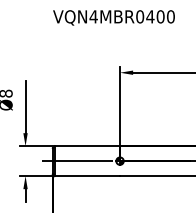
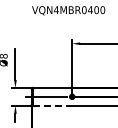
line: (87, 175) -> (52, 105), solid -> dashed

